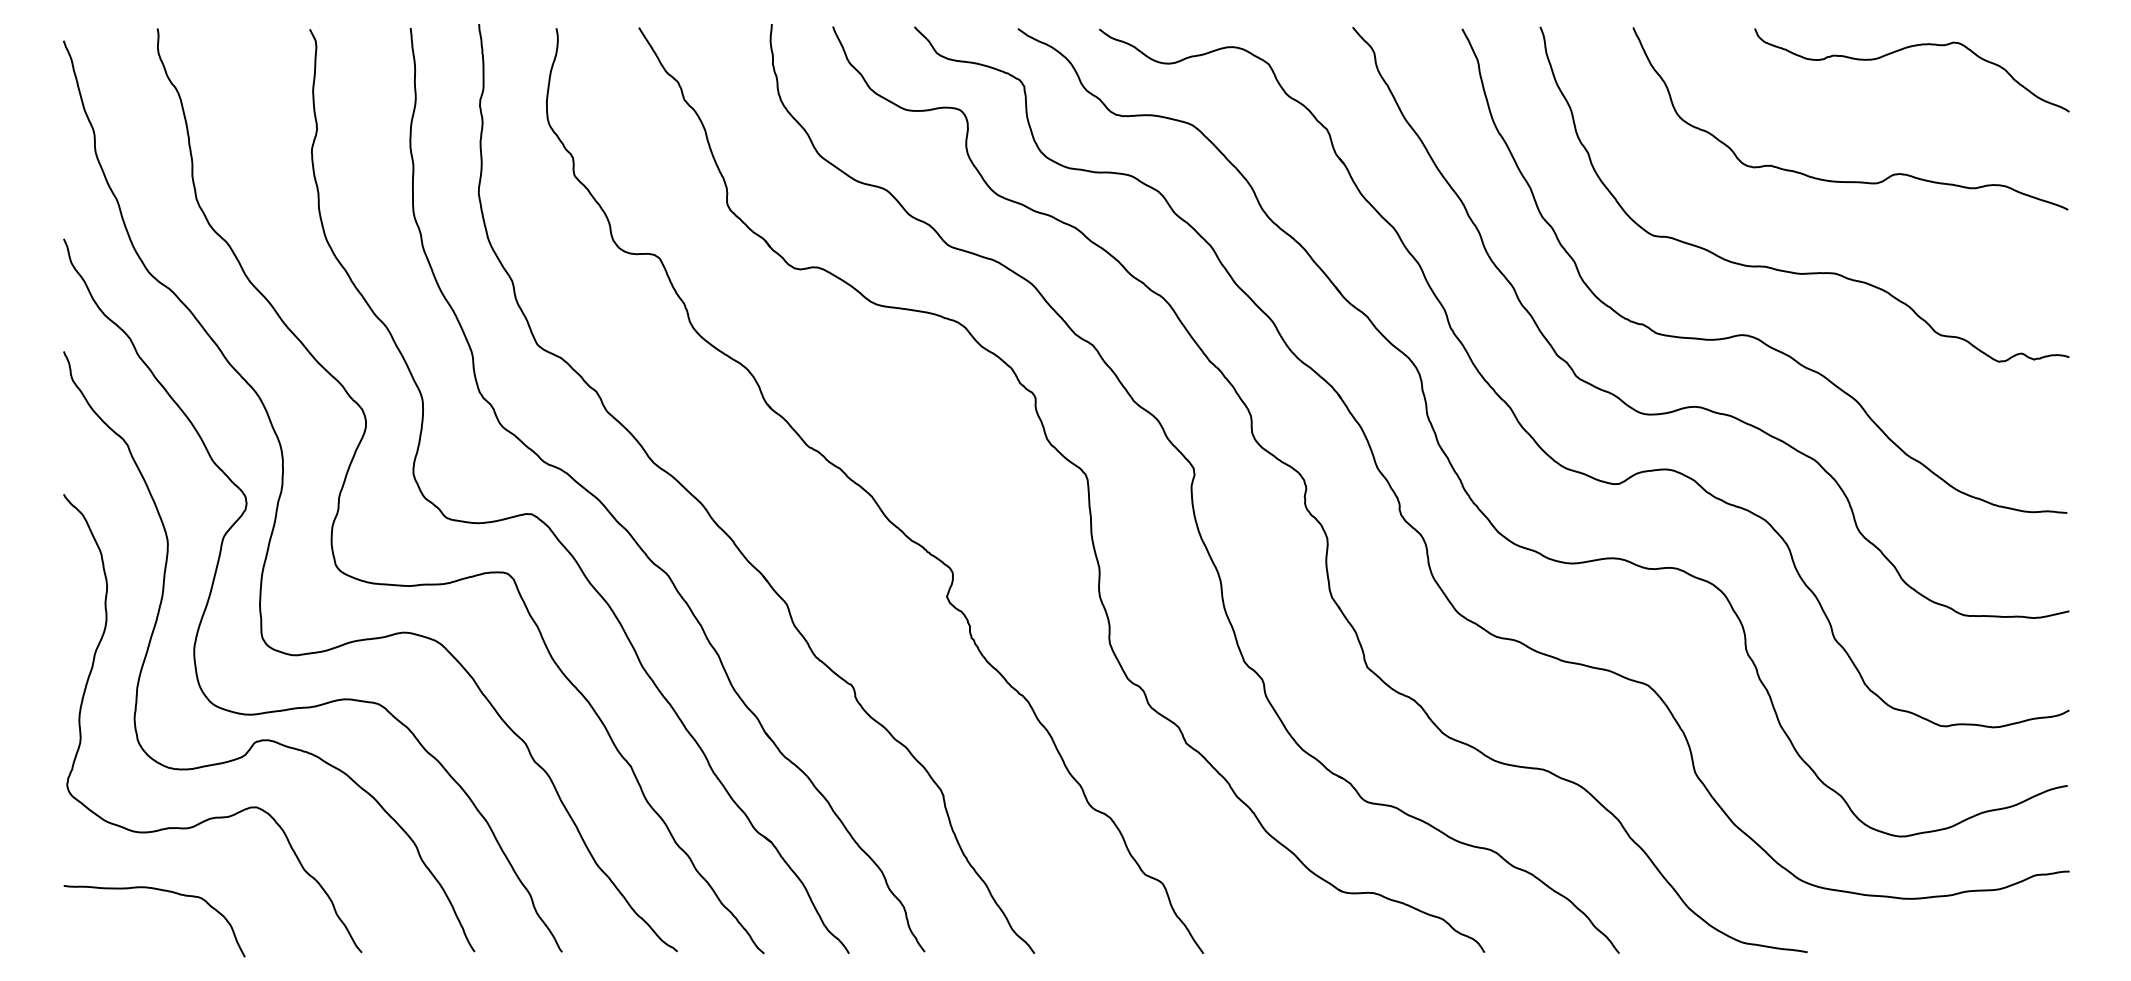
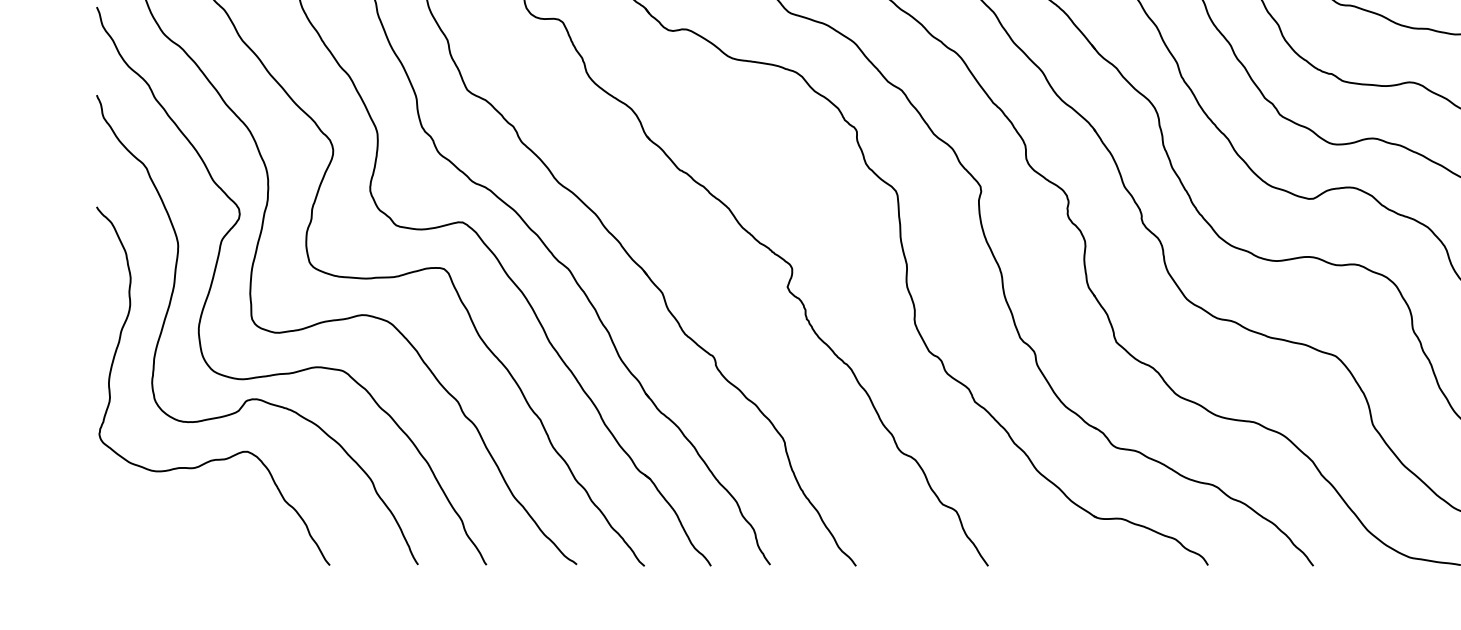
curve: (162, 891) -> (173, 517), removed

